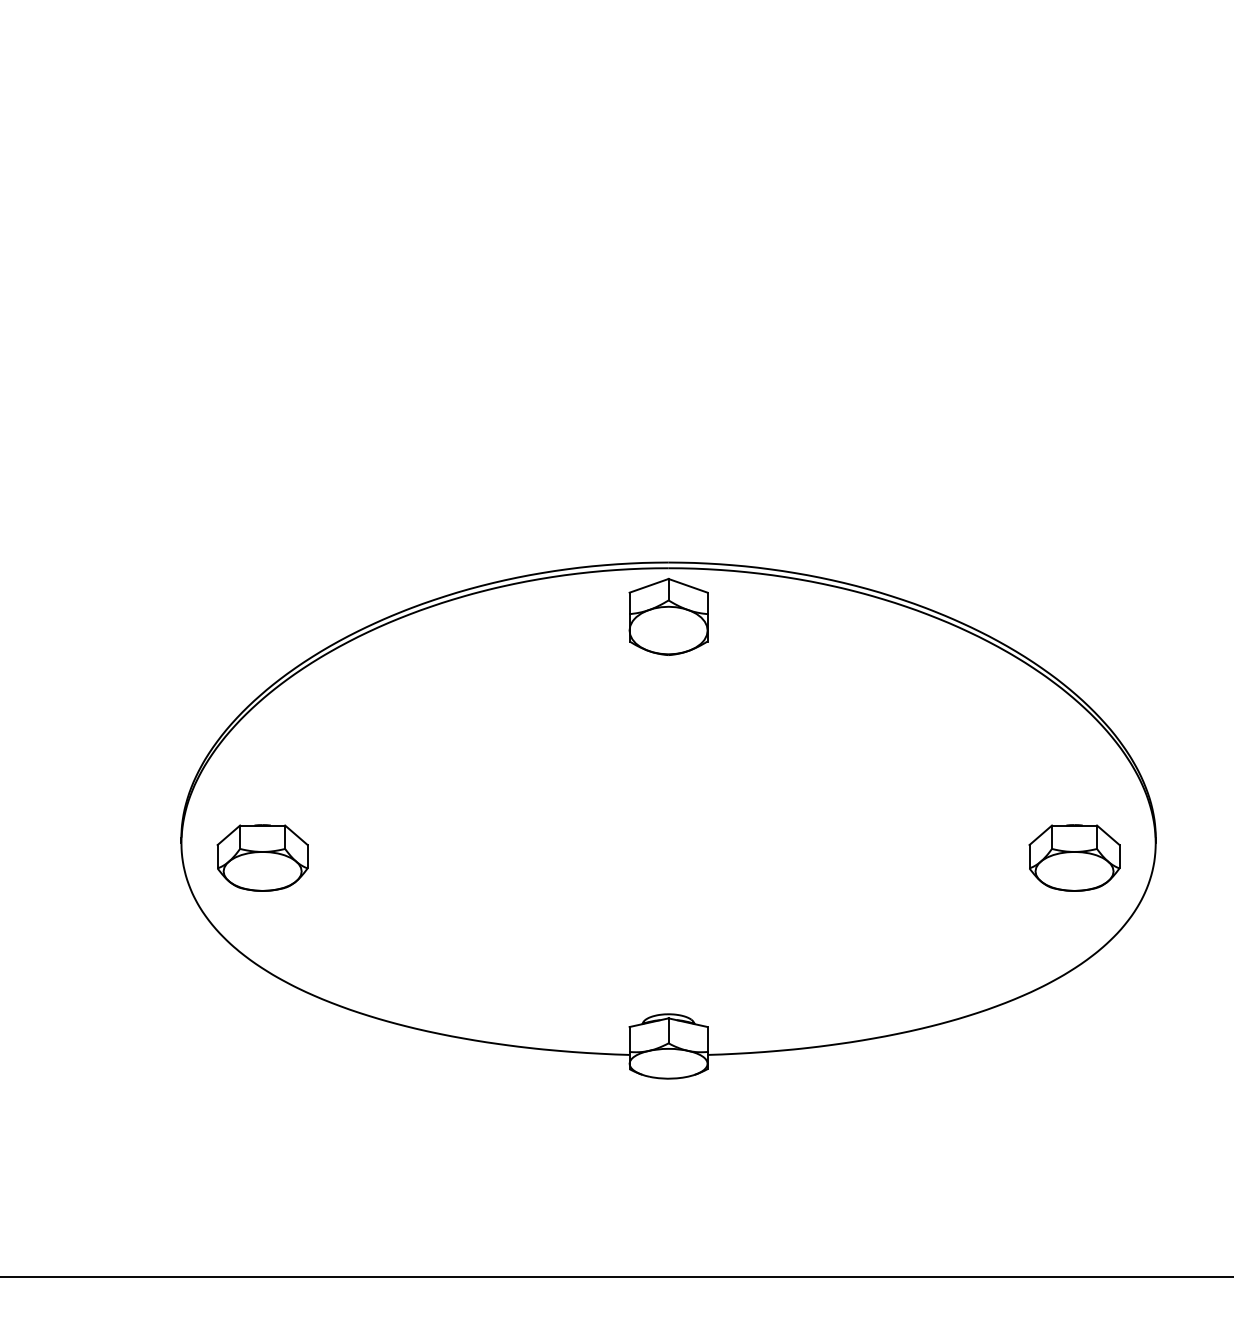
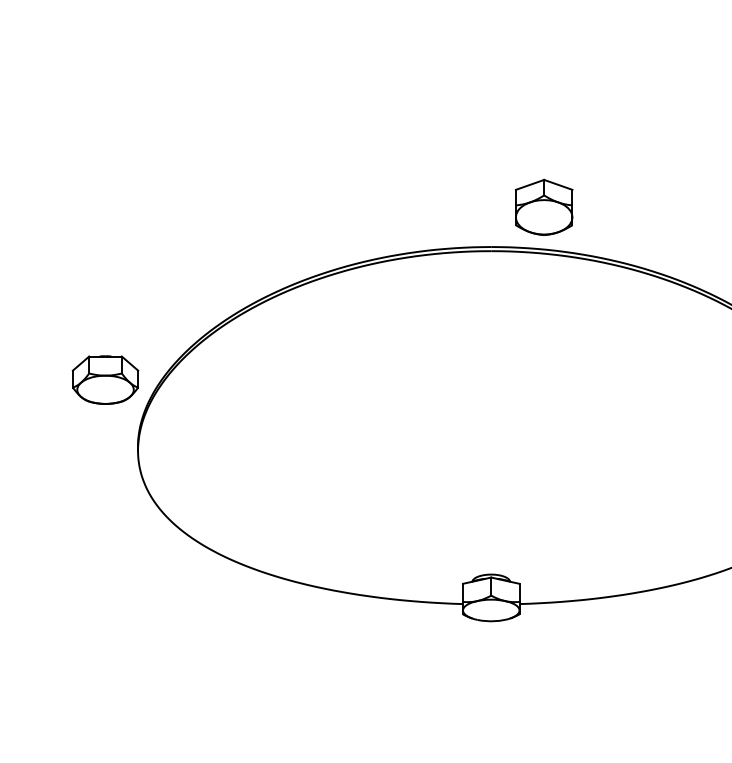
part: (668, 616) -> (544, 207), moved
part: (262, 857) -> (105, 379), moved

